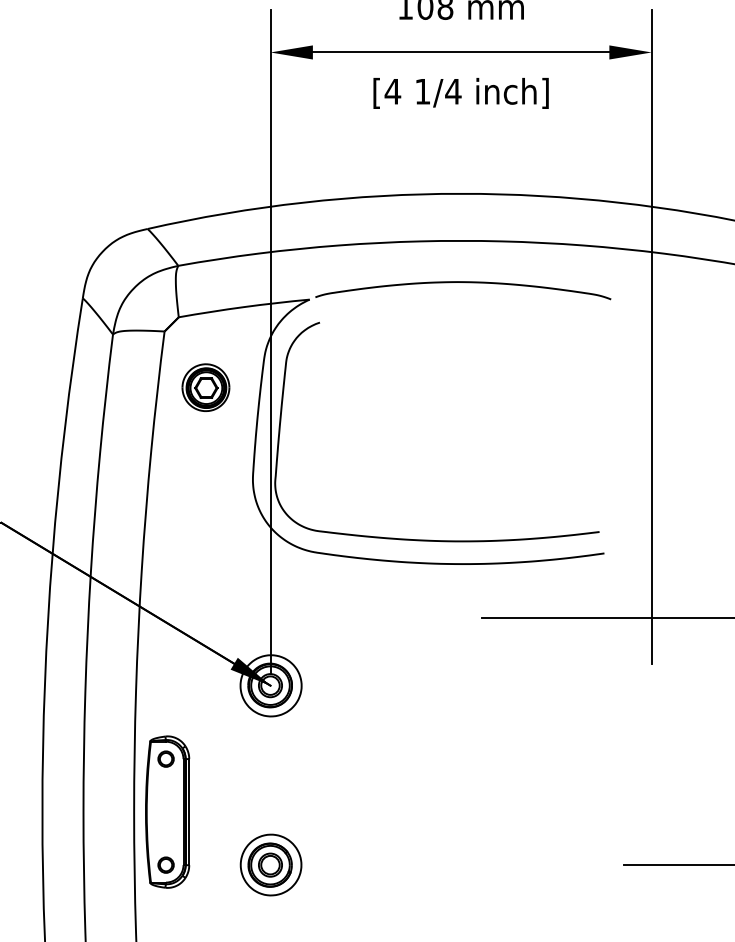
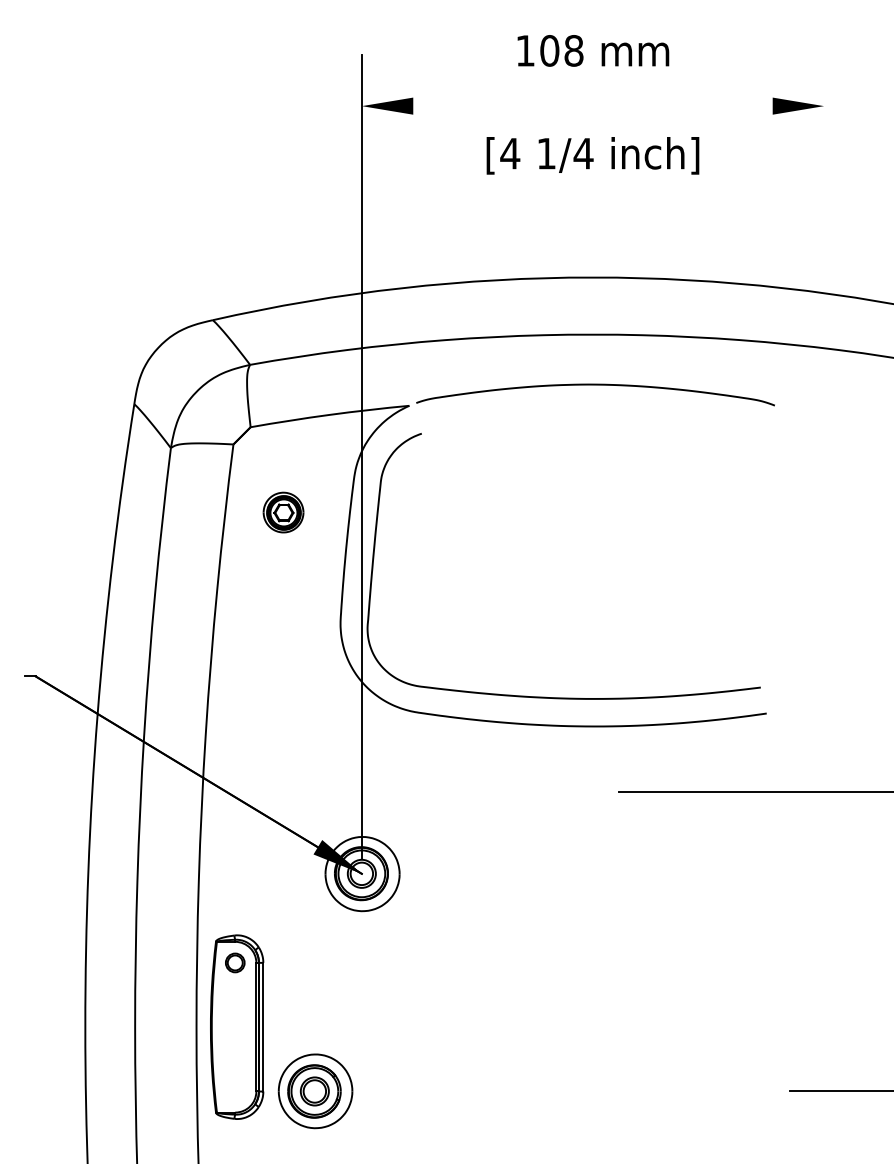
line: (460, 52) -> (592, 106), removed
line: (652, 337) -> (824, 451), removed
part: (205, 387) -> (283, 512), size x0.7
part: (166, 865) -> (235, 1091), removed
part: (271, 865) -> (315, 1091), moved

